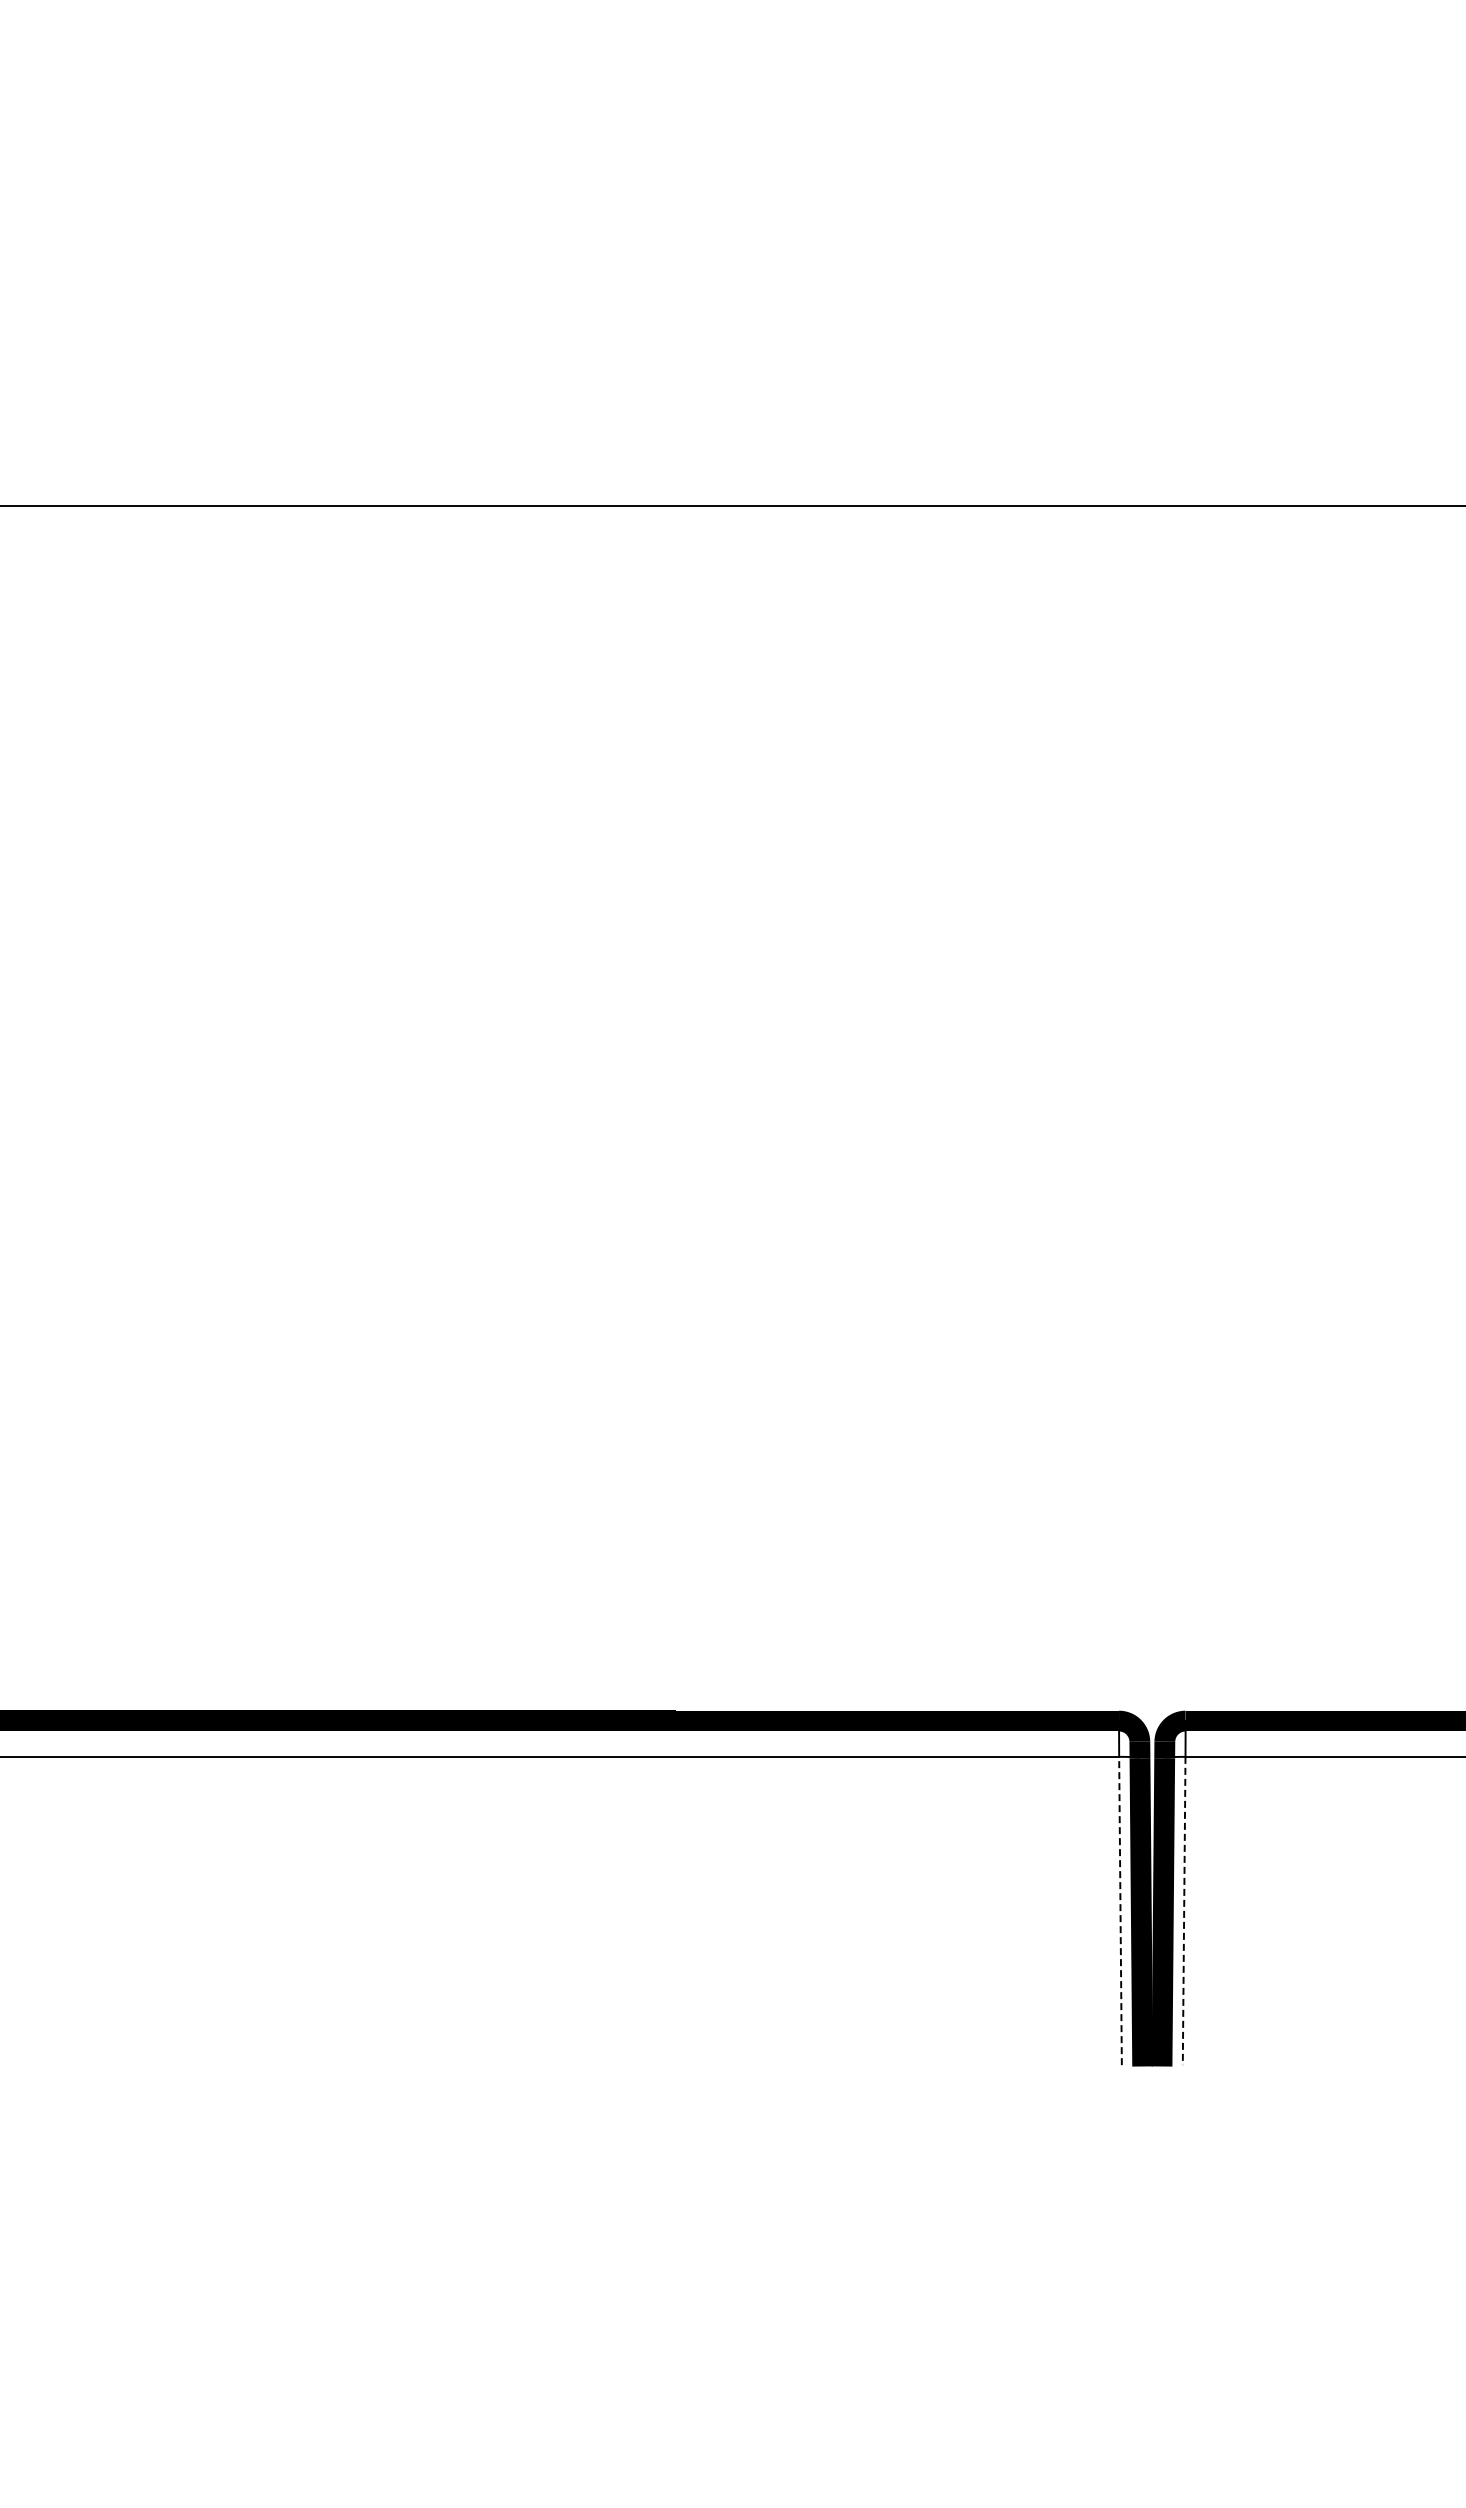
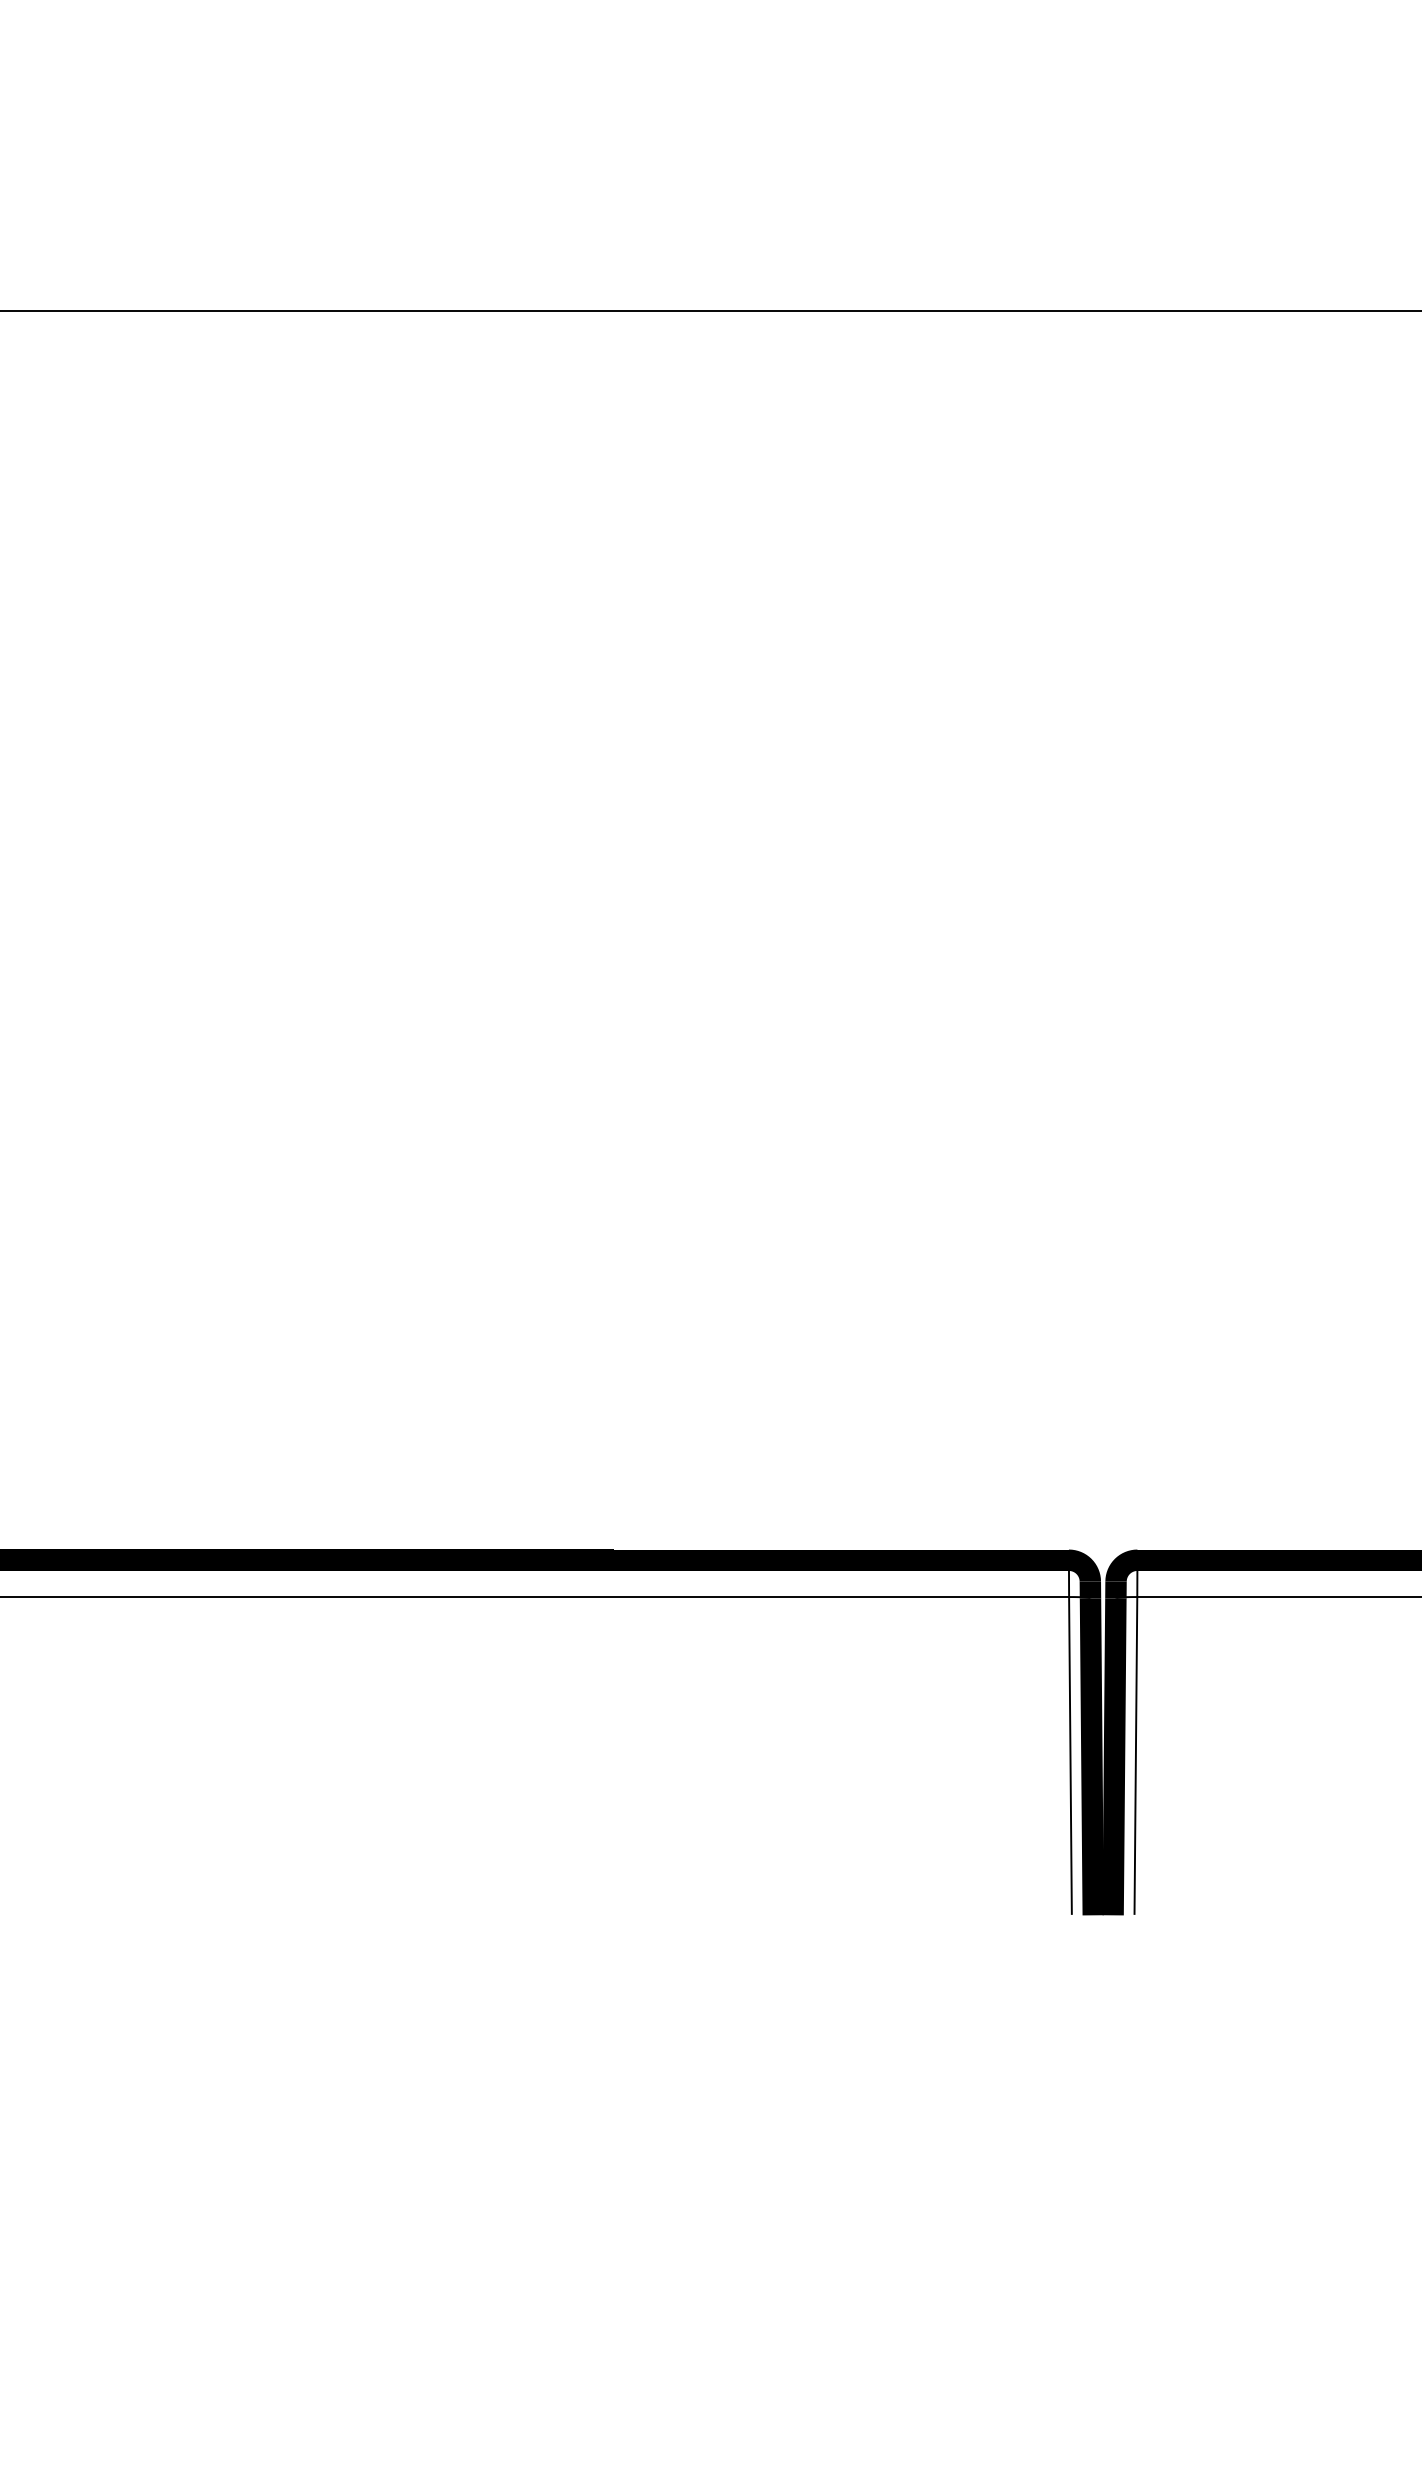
line: (1120, 1910) -> (1070, 1754), dashed -> solid
line: (1184, 1911) -> (1136, 1755), dashed -> solid

